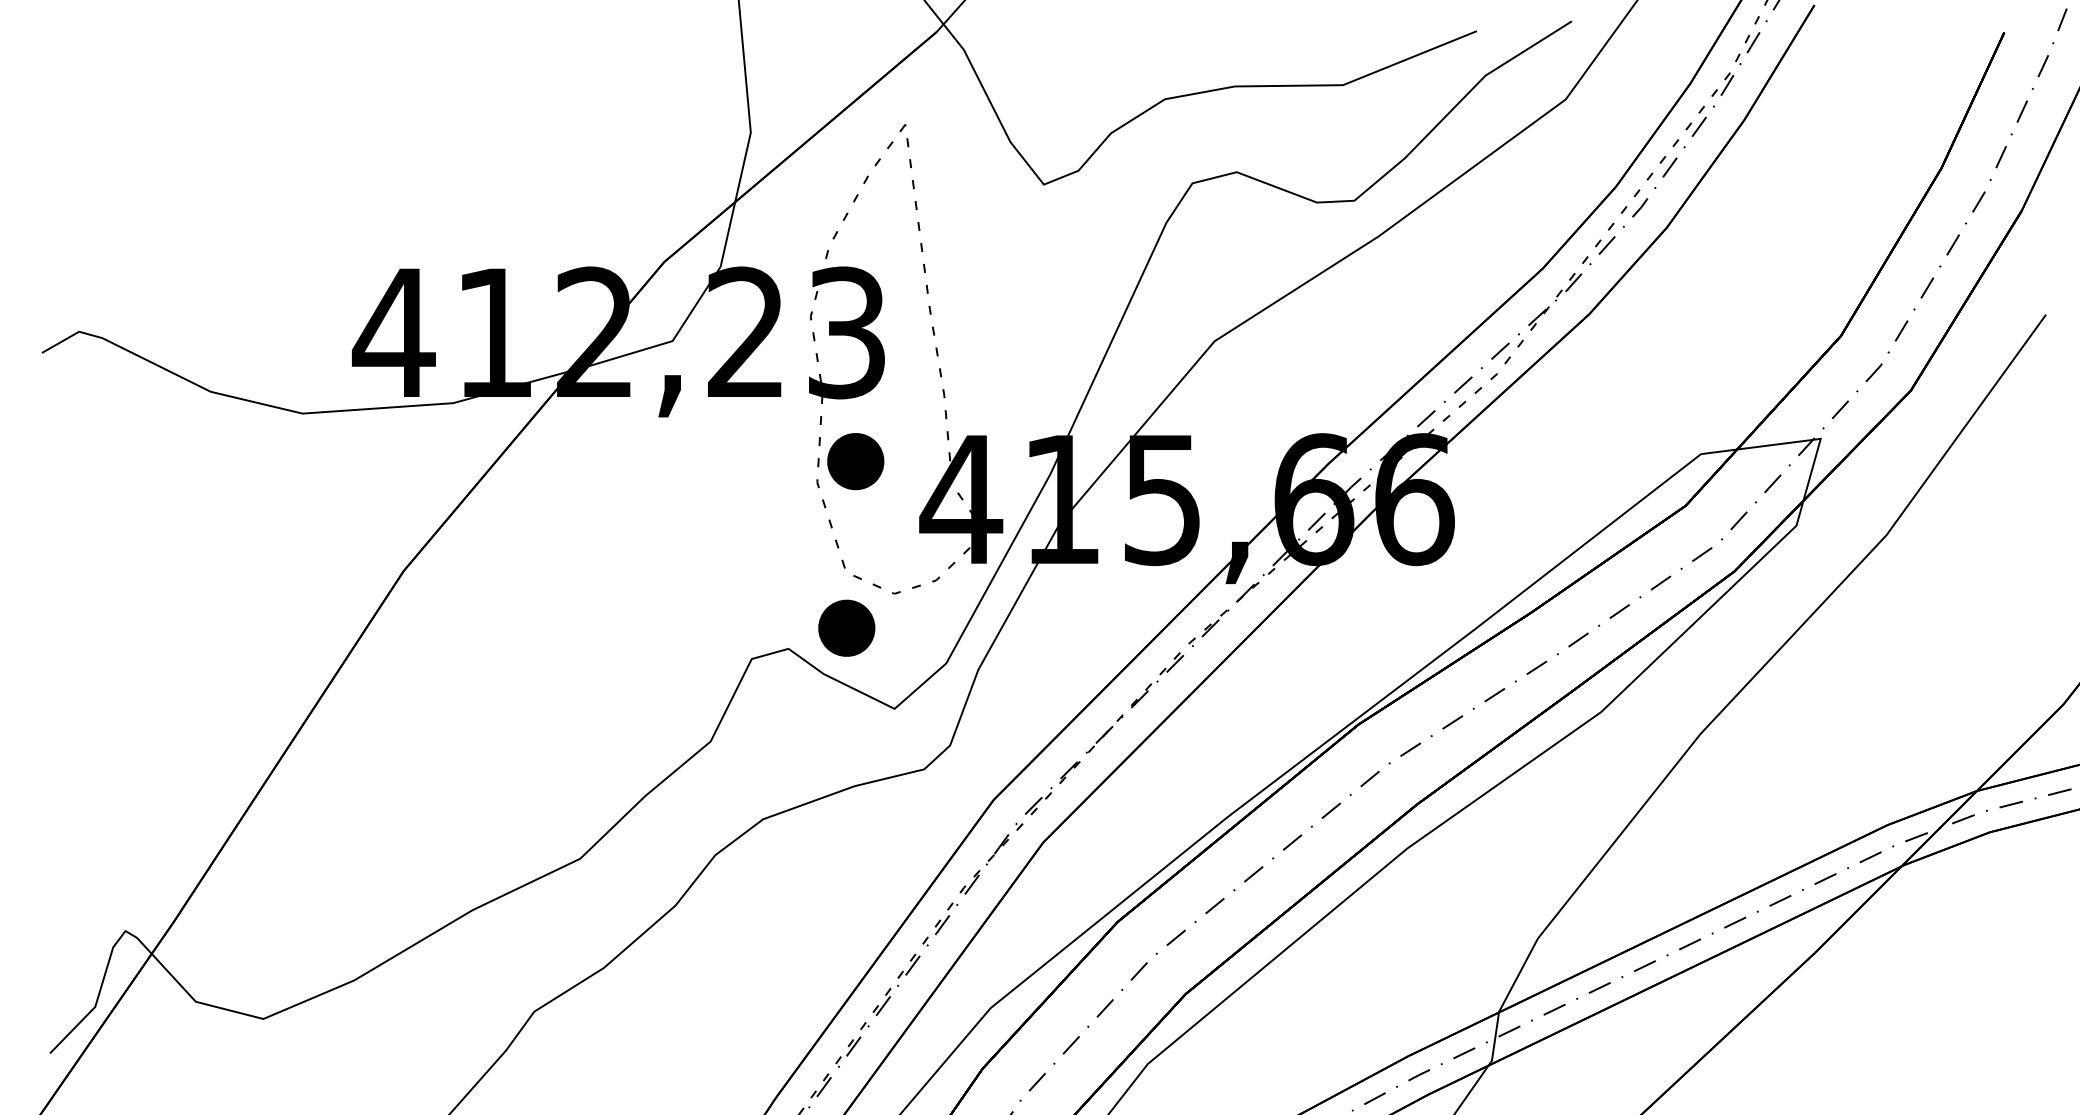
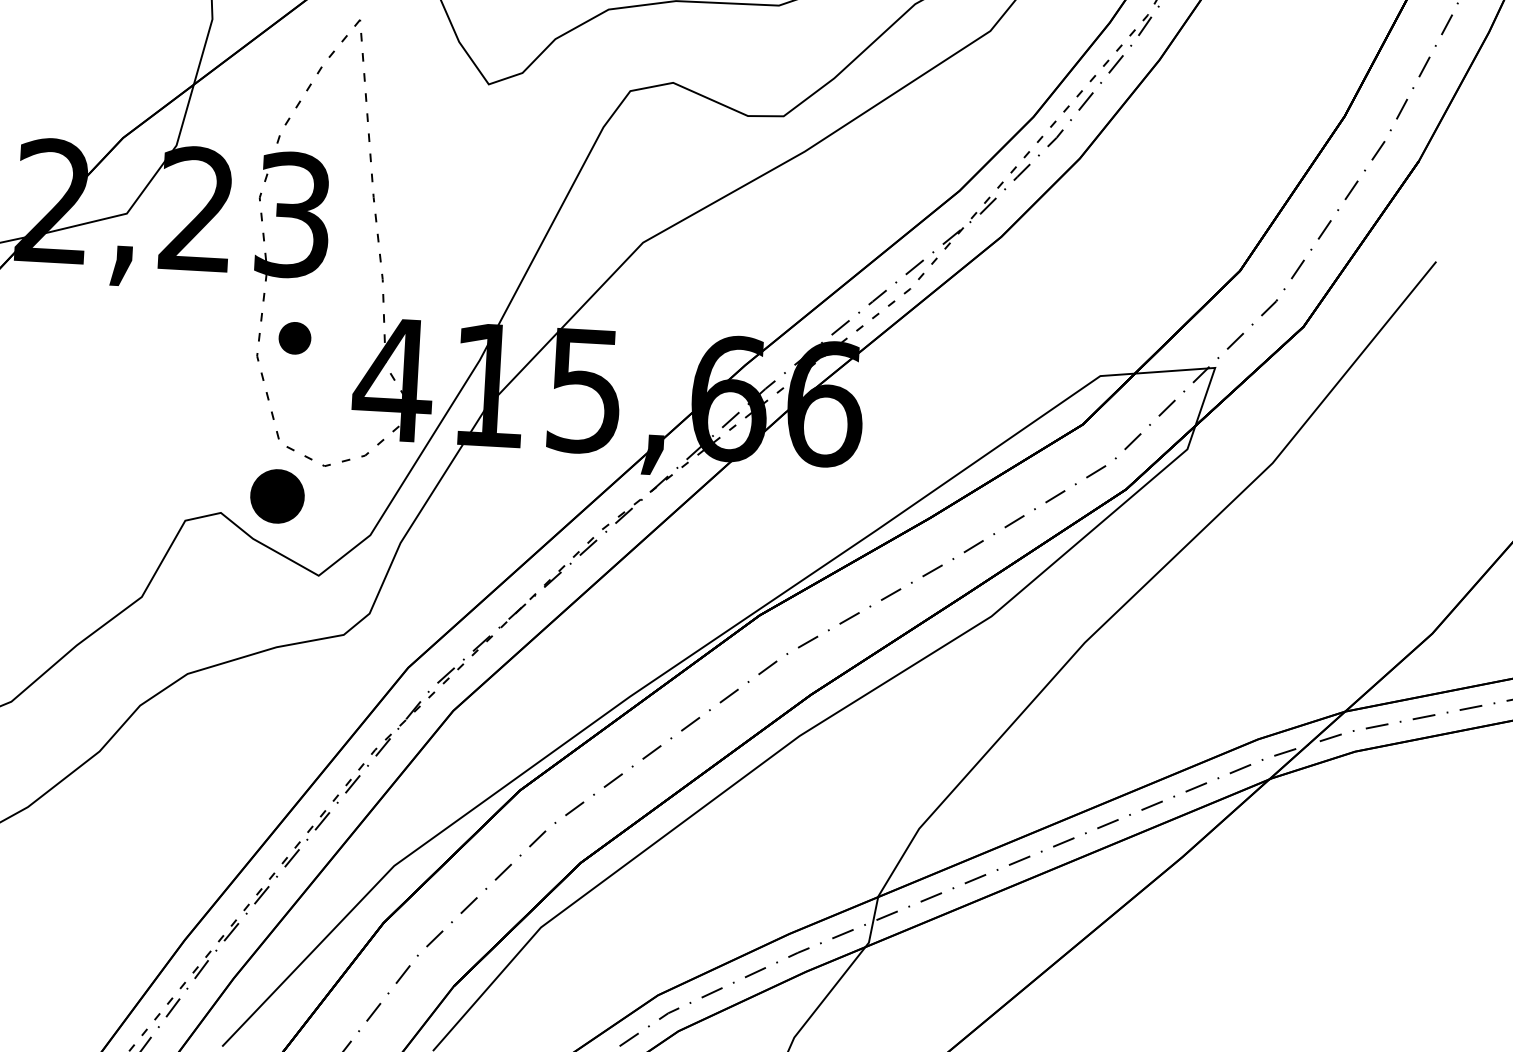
part: (855, 461) -> (294, 338), size x0.6

